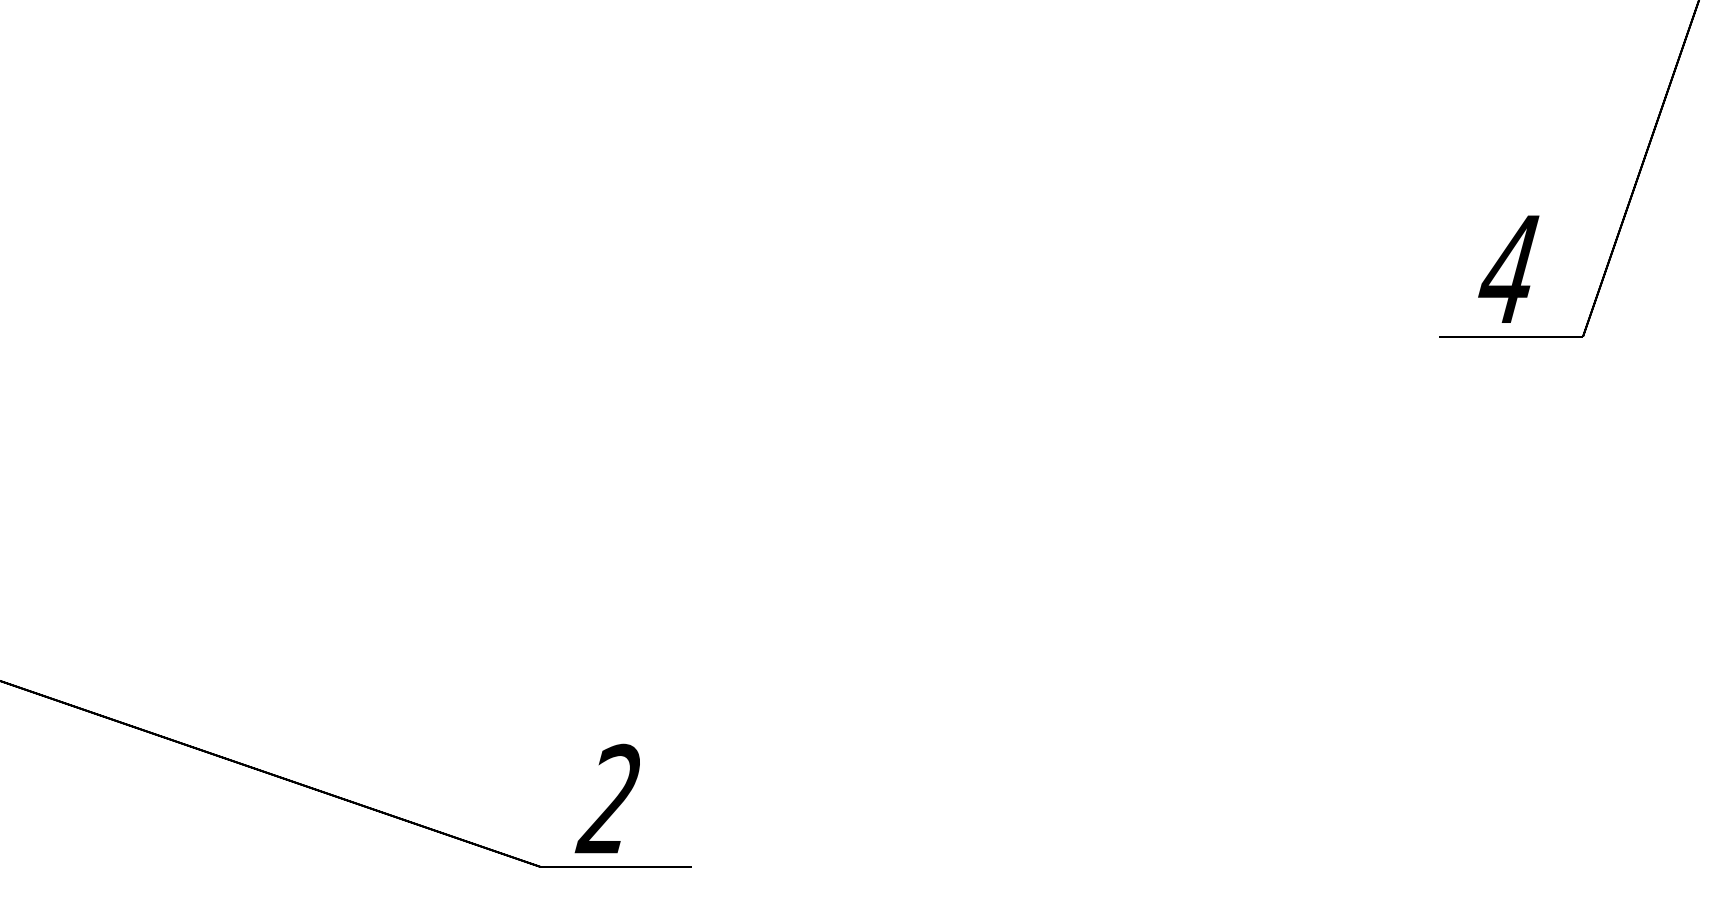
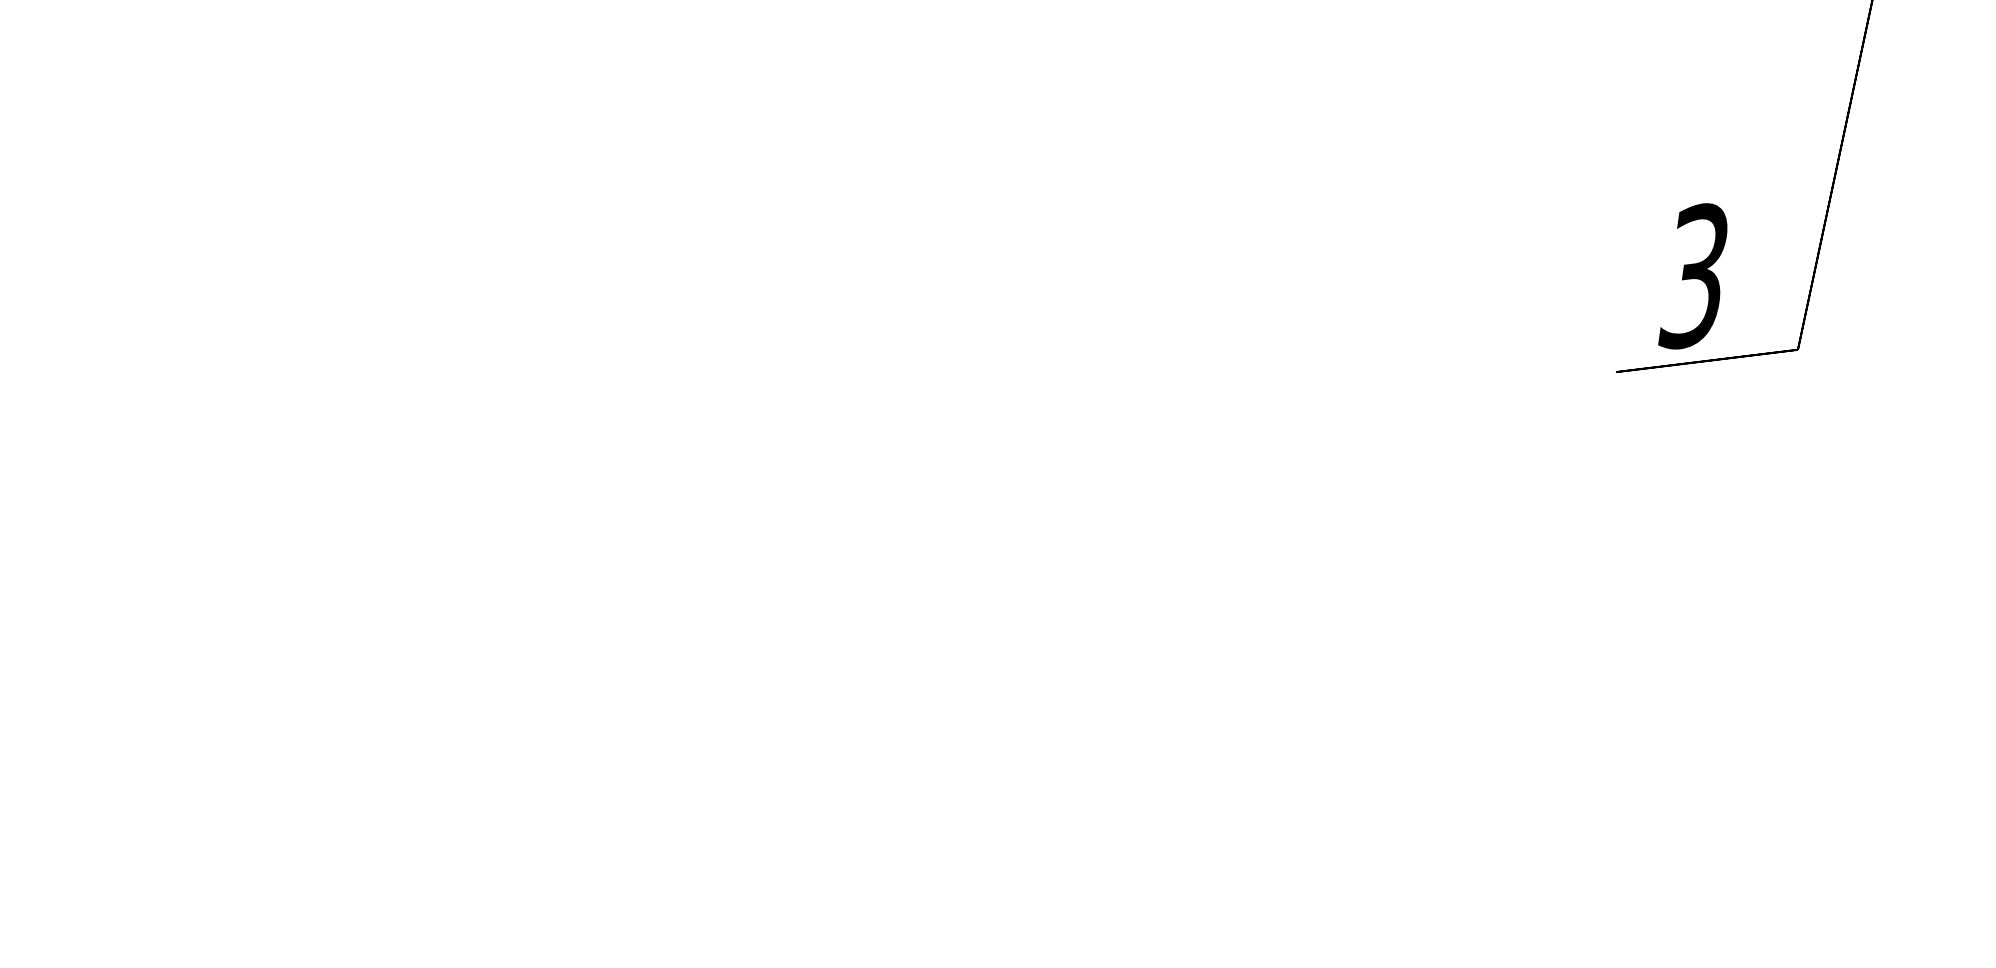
text: (1506, 269) -> (1690, 276), 4 -> 3

